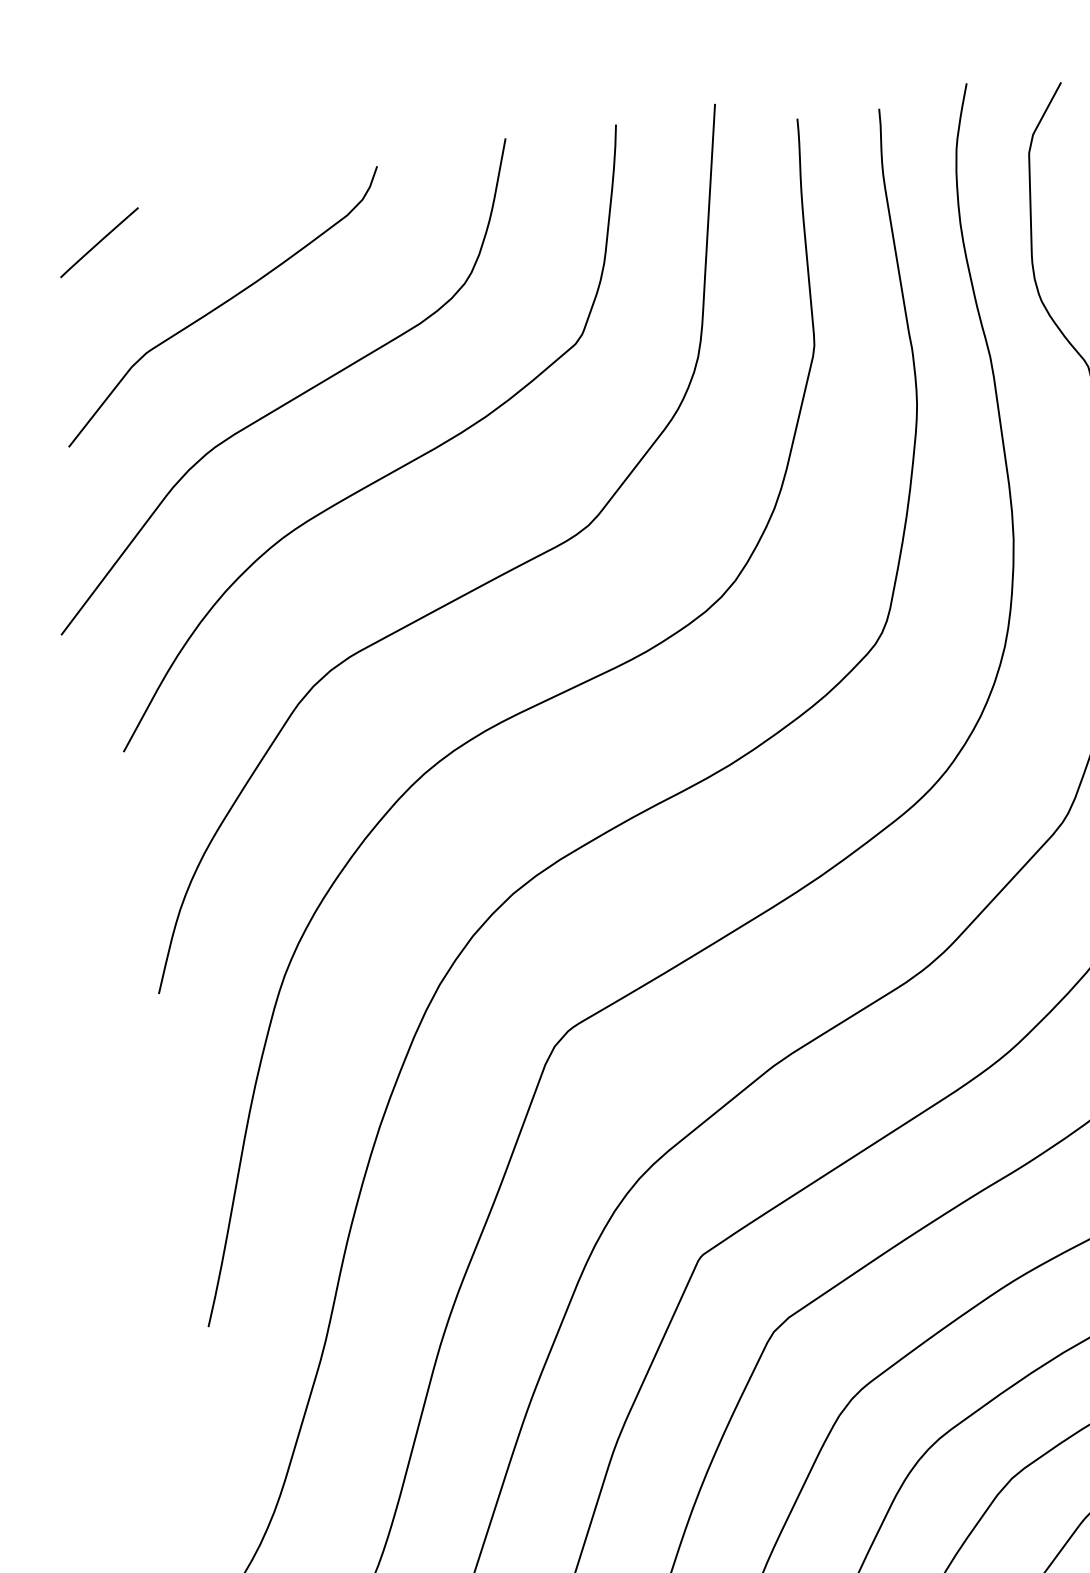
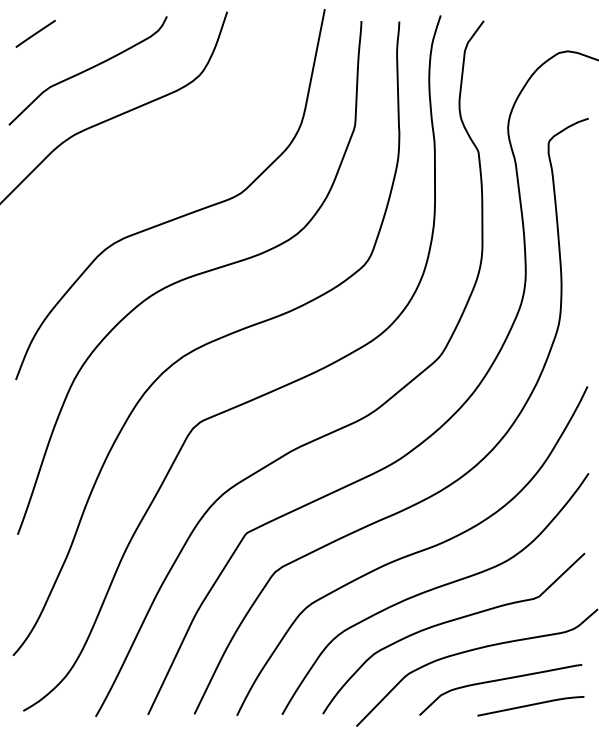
curve: (387, 472) -> (152, 156), removed

